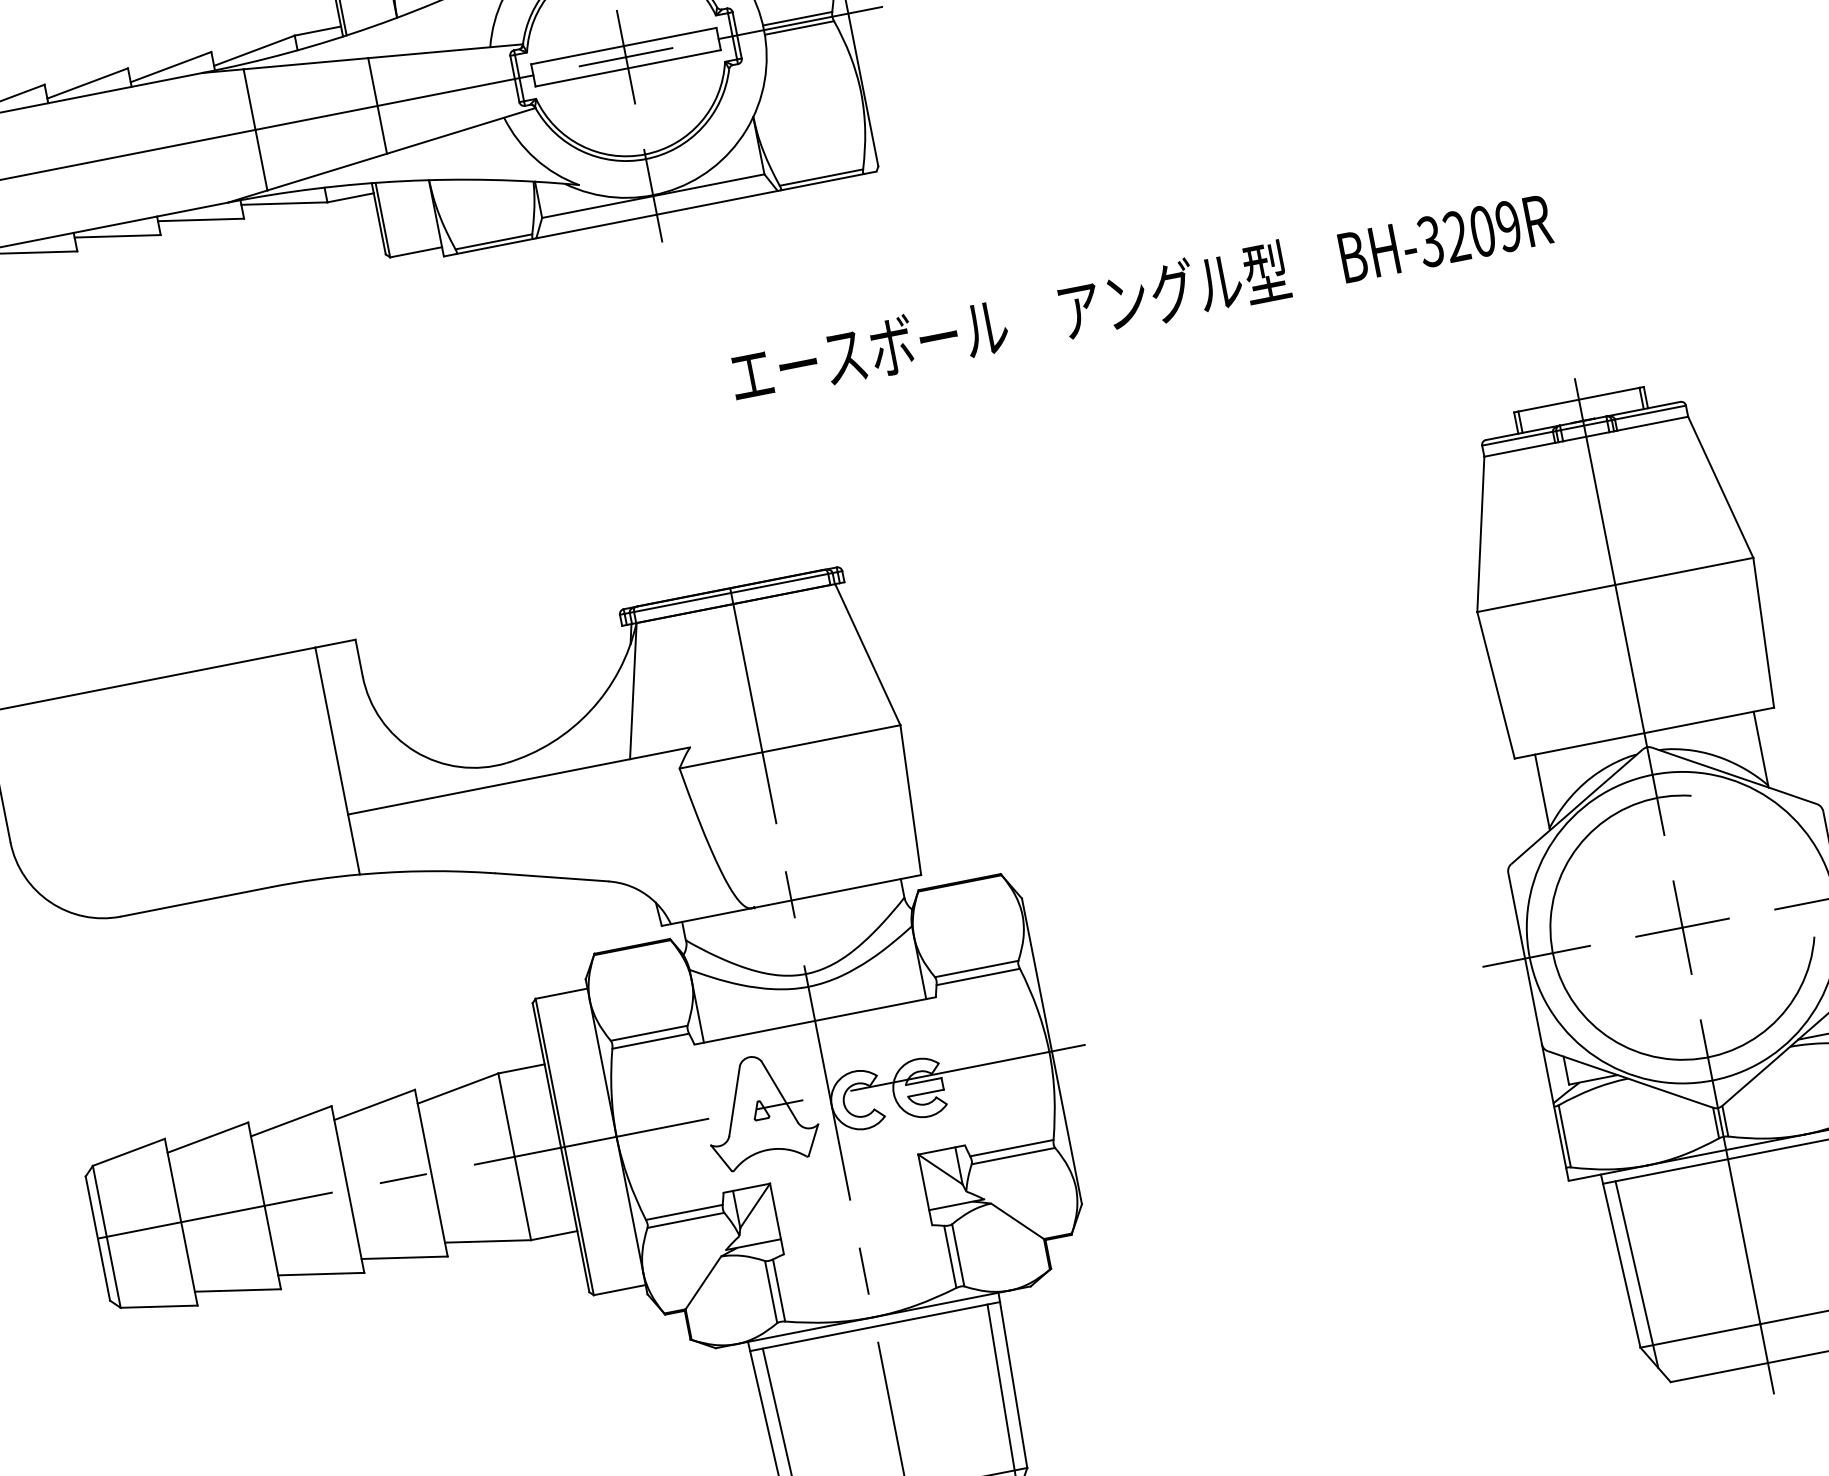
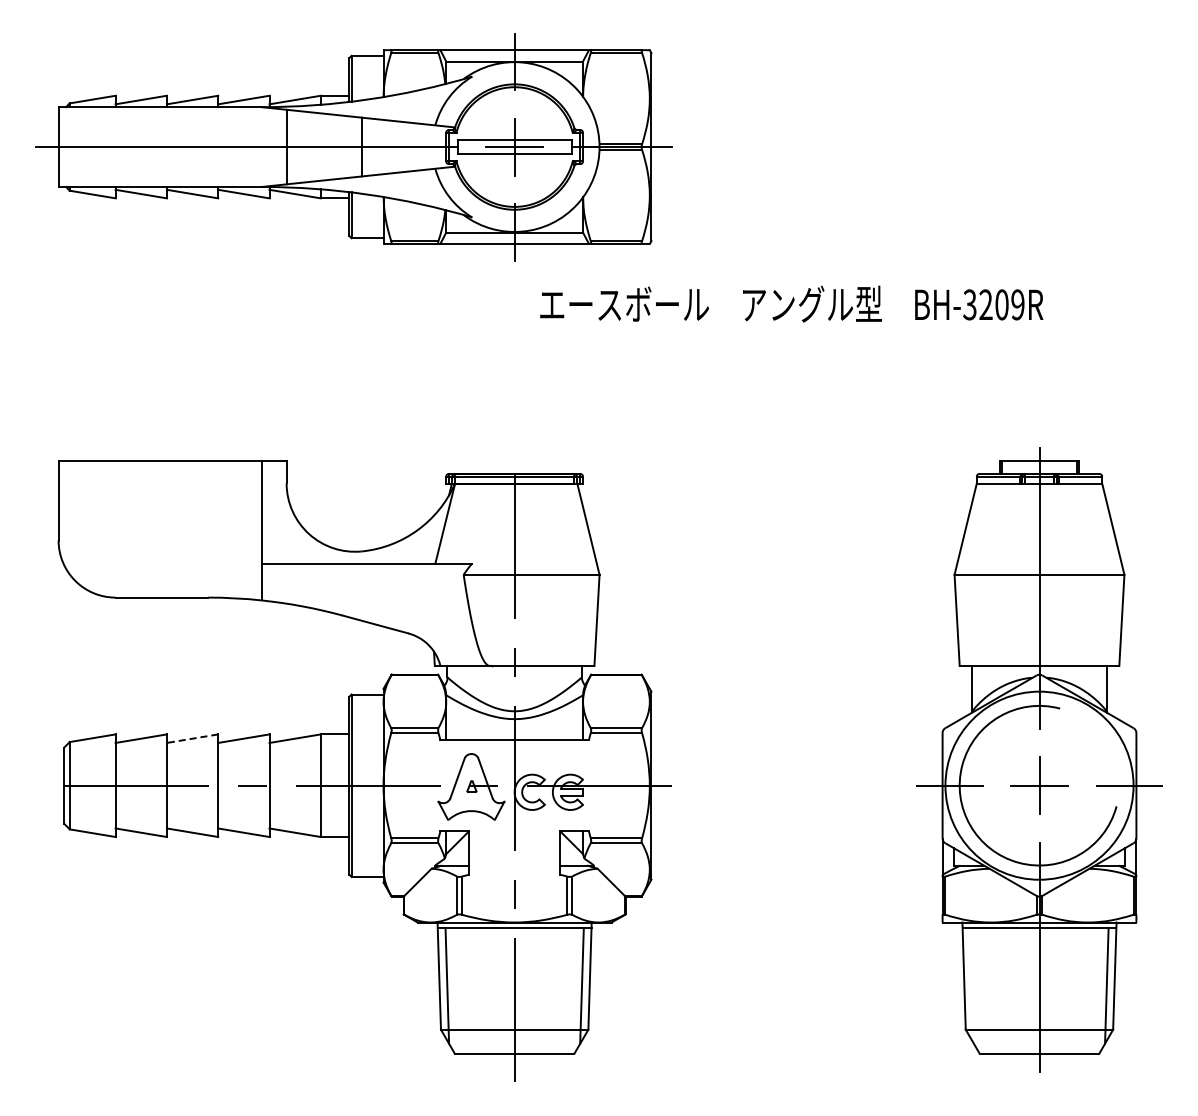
text: (1140, 296) -> (791, 303), moved
line: (291, 1120) -> (192, 738), solid -> dashed
line: (1635, 1274) -> (971, 985), removed

